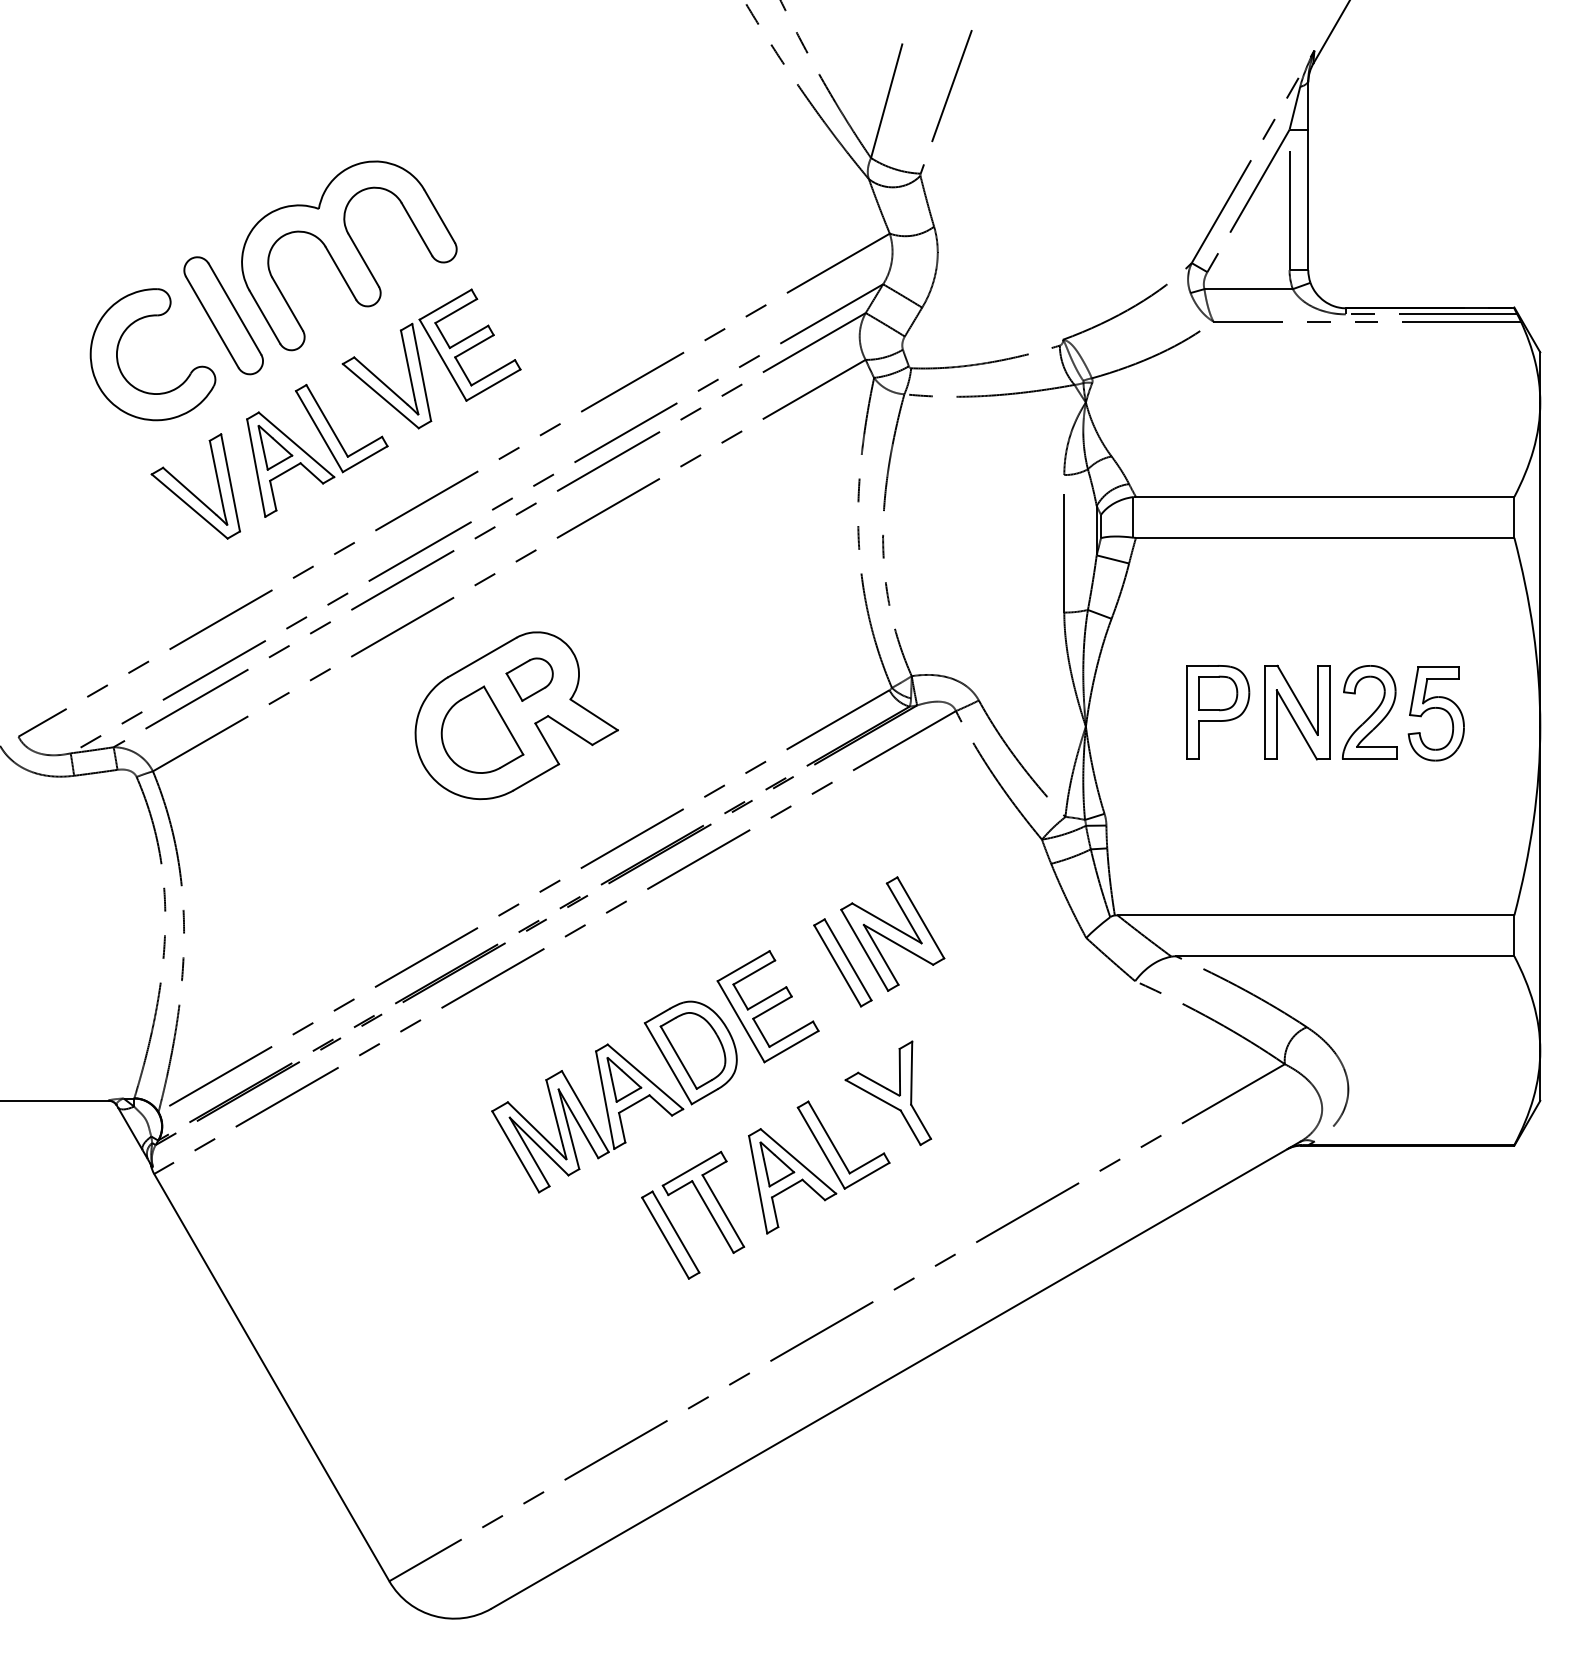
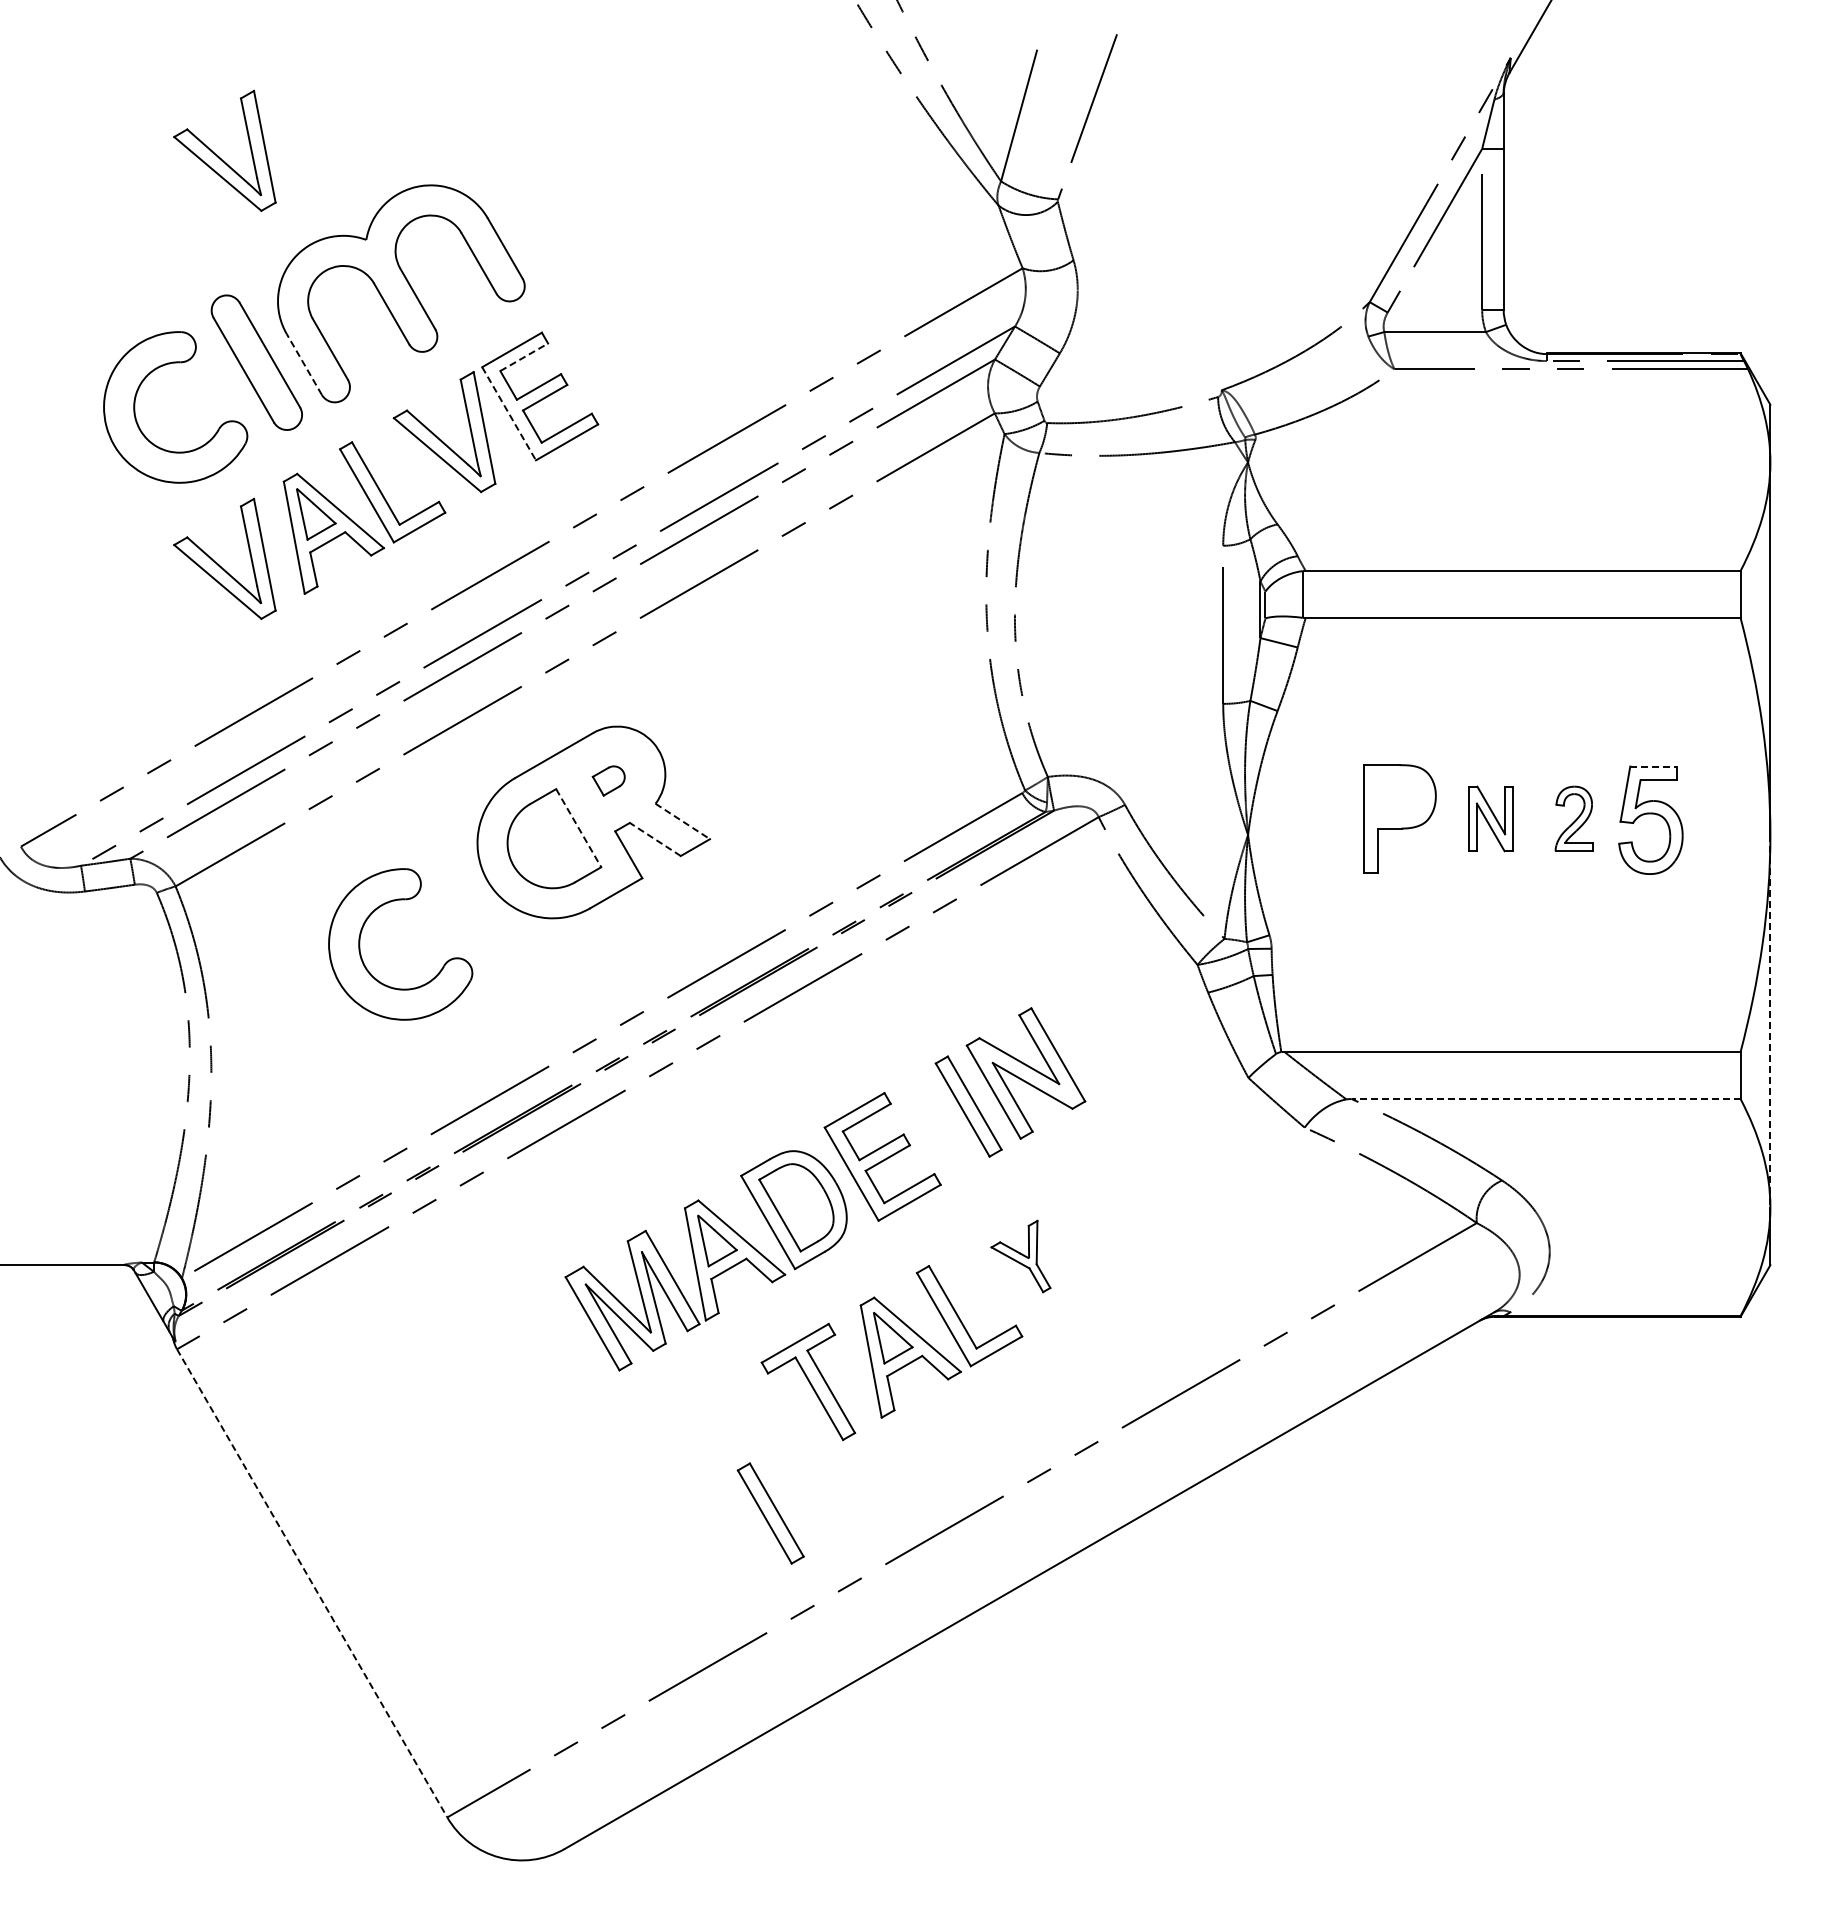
part: (190, 135) -> (218, 155), added
line: (456, 311) -> (524, 357), solid -> dashed
line: (265, 317) -> (304, 364), solid -> dashed
line: (443, 359) -> (509, 413), solid -> dashed
line: (1439, 667) -> (1654, 766), solid -> dashed
part: (529, 679) -> (608, 780), size x0.6
part: (1217, 693) -> (1399, 796), removed
part: (1296, 712) -> (1490, 818), size x0.6
part: (1369, 712) -> (1573, 818), size x0.6
line: (594, 714) -> (683, 821), solid -> dashed
line: (503, 720) -> (578, 828), solid -> dashed
line: (569, 730) -> (654, 839), solid -> dashed
part: (313, 821) -> (360, 944), added
line: (1540, 888) -> (1770, 1021), solid -> dashed
line: (1344, 956) -> (1545, 1099), solid -> dashed
part: (887, 1093) -> (1020, 1256), size x0.6
part: (670, 1235) -> (770, 1513), moved
line: (272, 1377) -> (312, 1583), solid -> dashed

